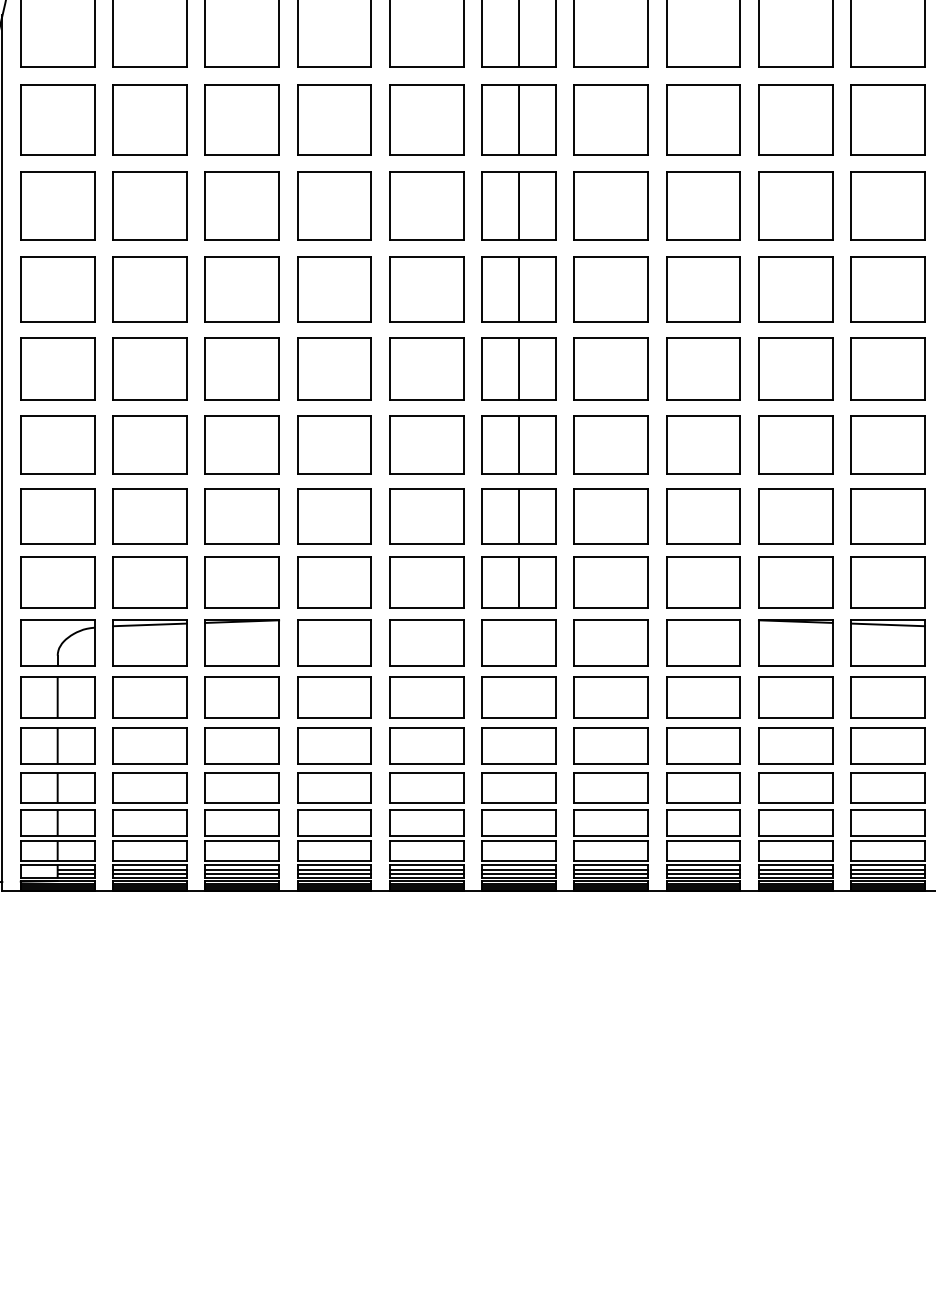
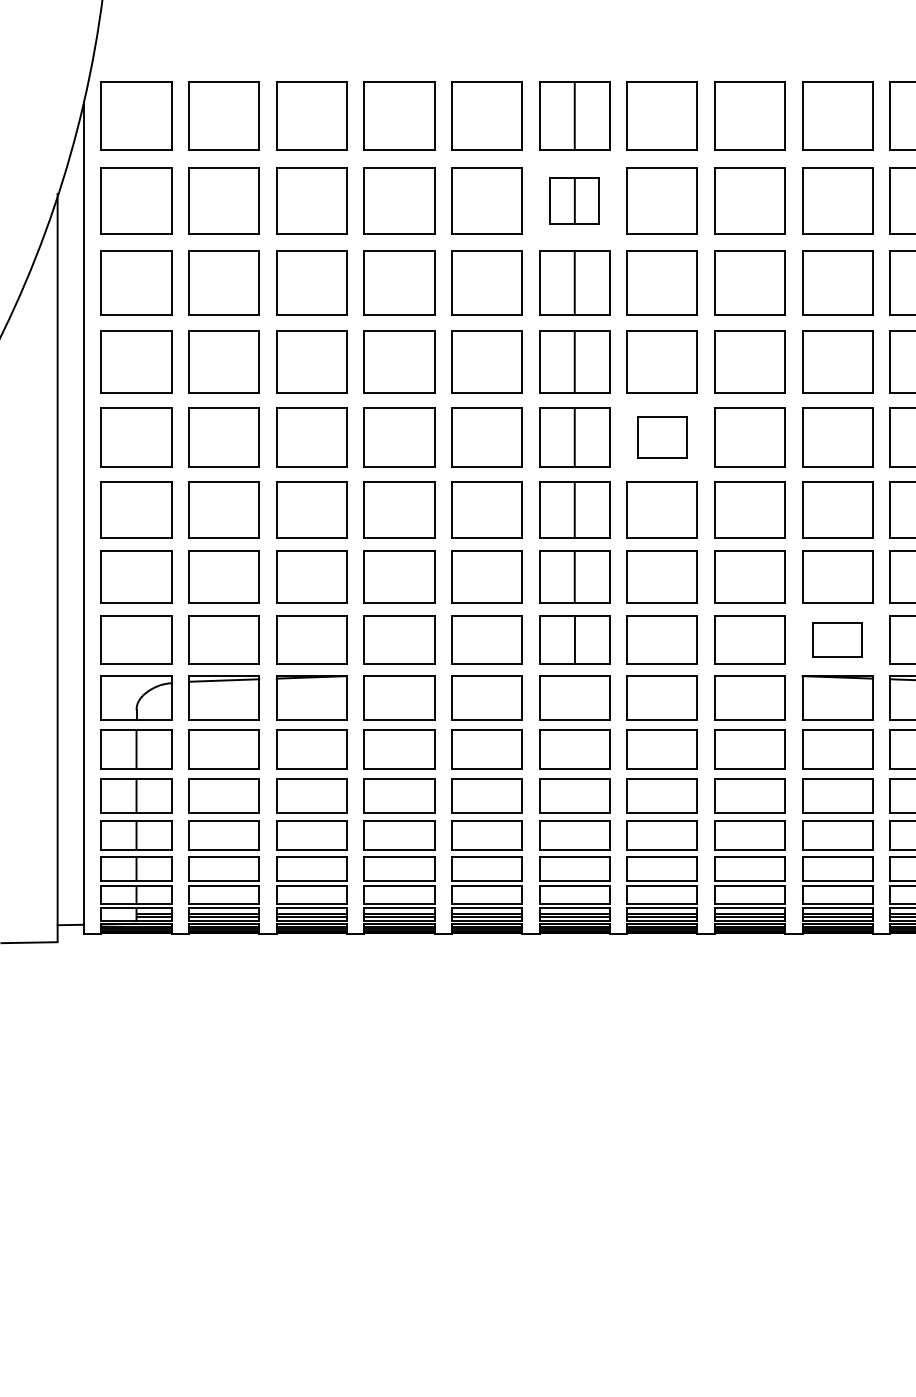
part: (518, 119) -> (574, 200), size x0.7
part: (610, 369) -> (661, 437), size x0.7
part: (795, 581) -> (837, 639), size x0.7

